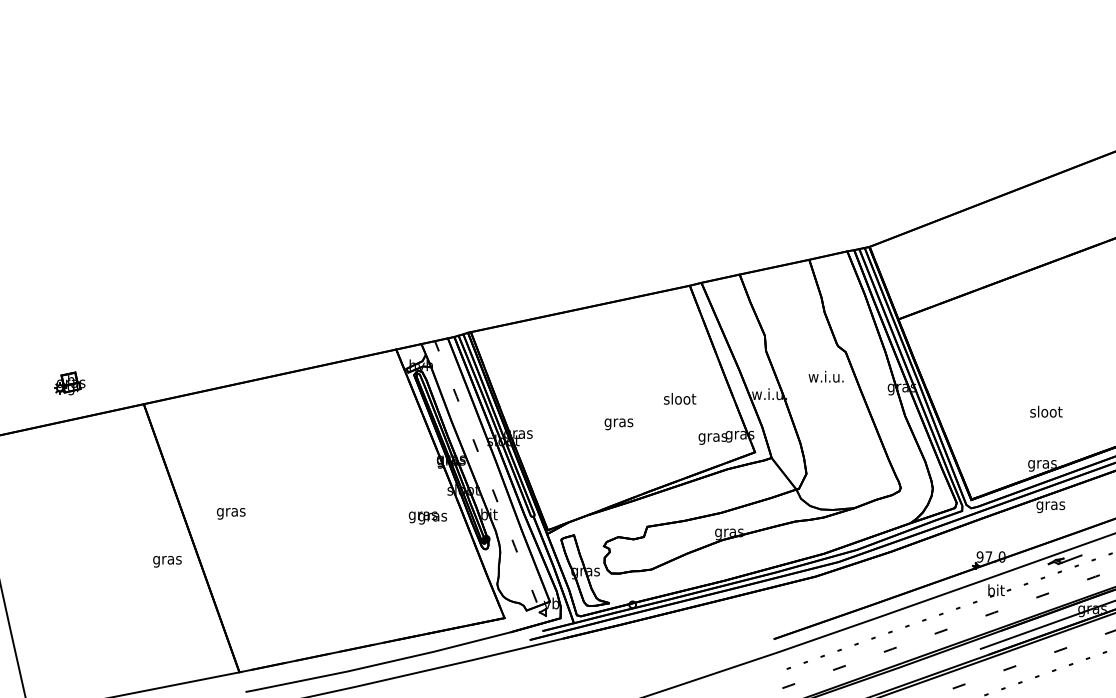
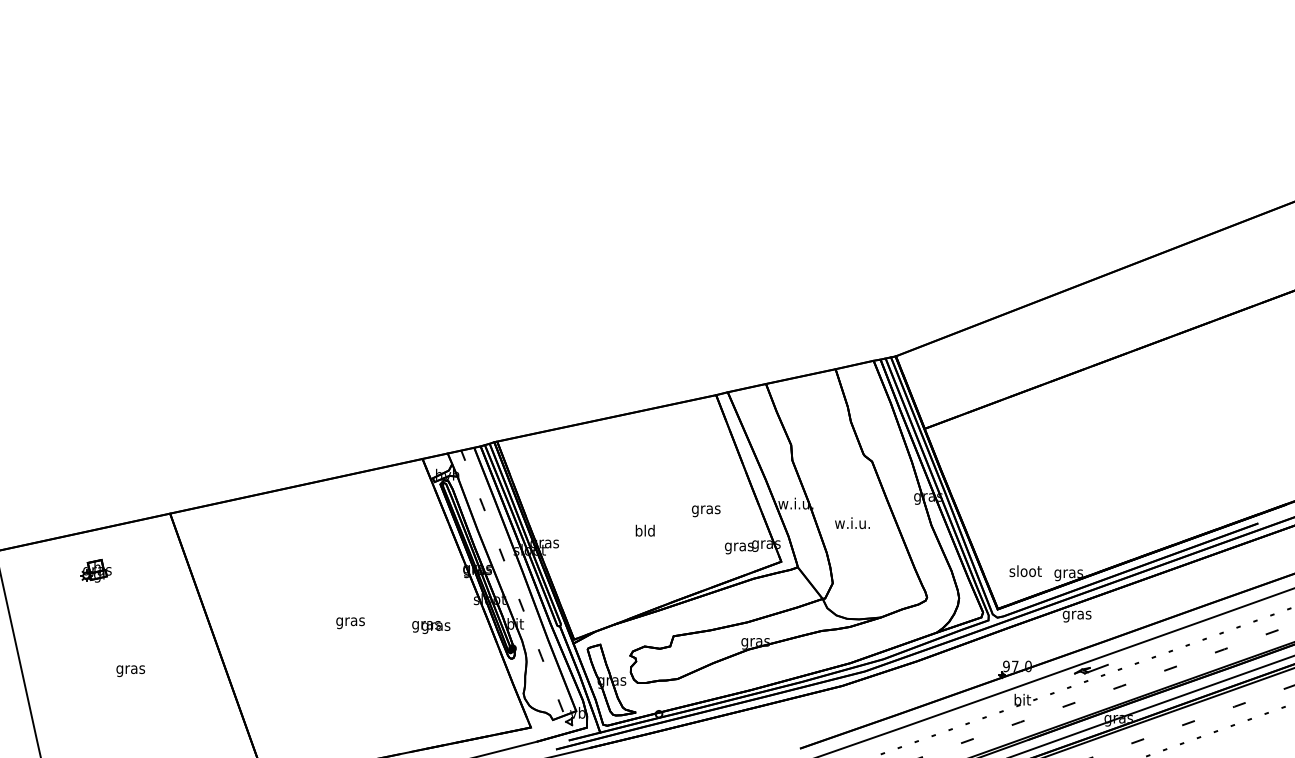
text: (826, 376) -> (852, 522), moved
part: (69, 383) -> (95, 570), moved
text: (680, 400) -> (706, 509), sloot -> gras
text: (1046, 412) -> (1025, 571), moved
text: (619, 422) -> (645, 531), gras -> bld
text: (231, 514) -> (350, 623), moved
text: (428, 518) -> (431, 627), moved
text: (167, 562) -> (130, 671), moved

